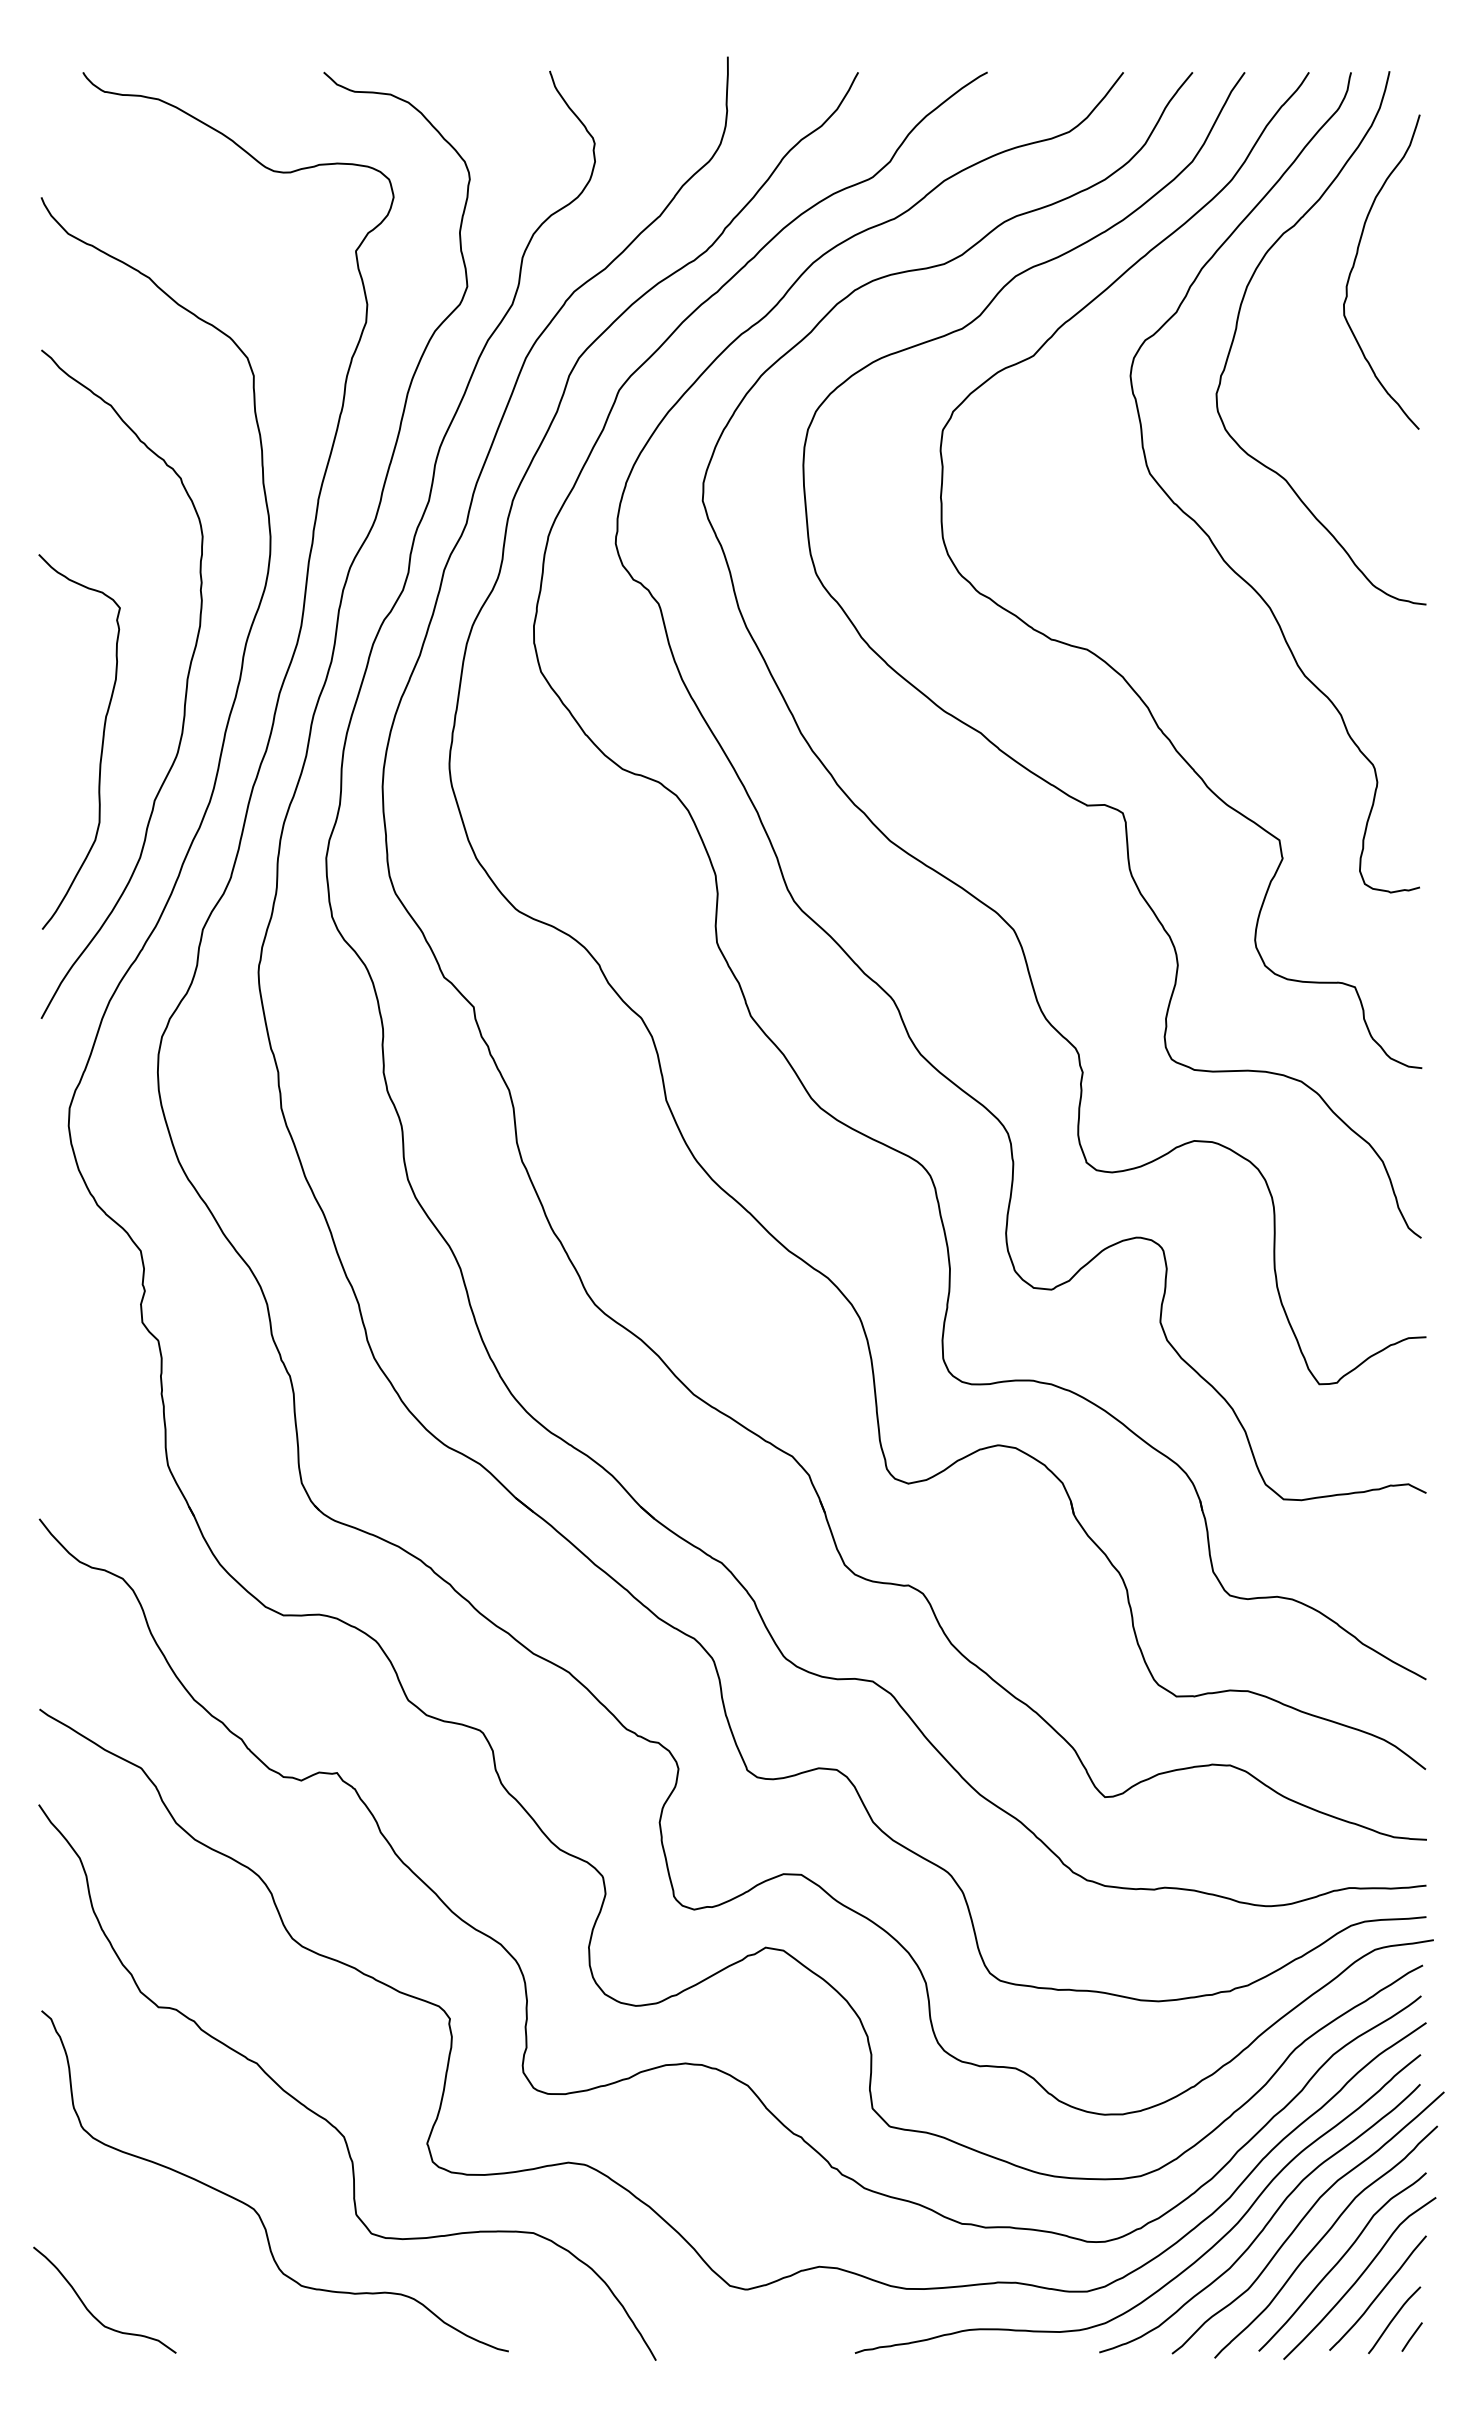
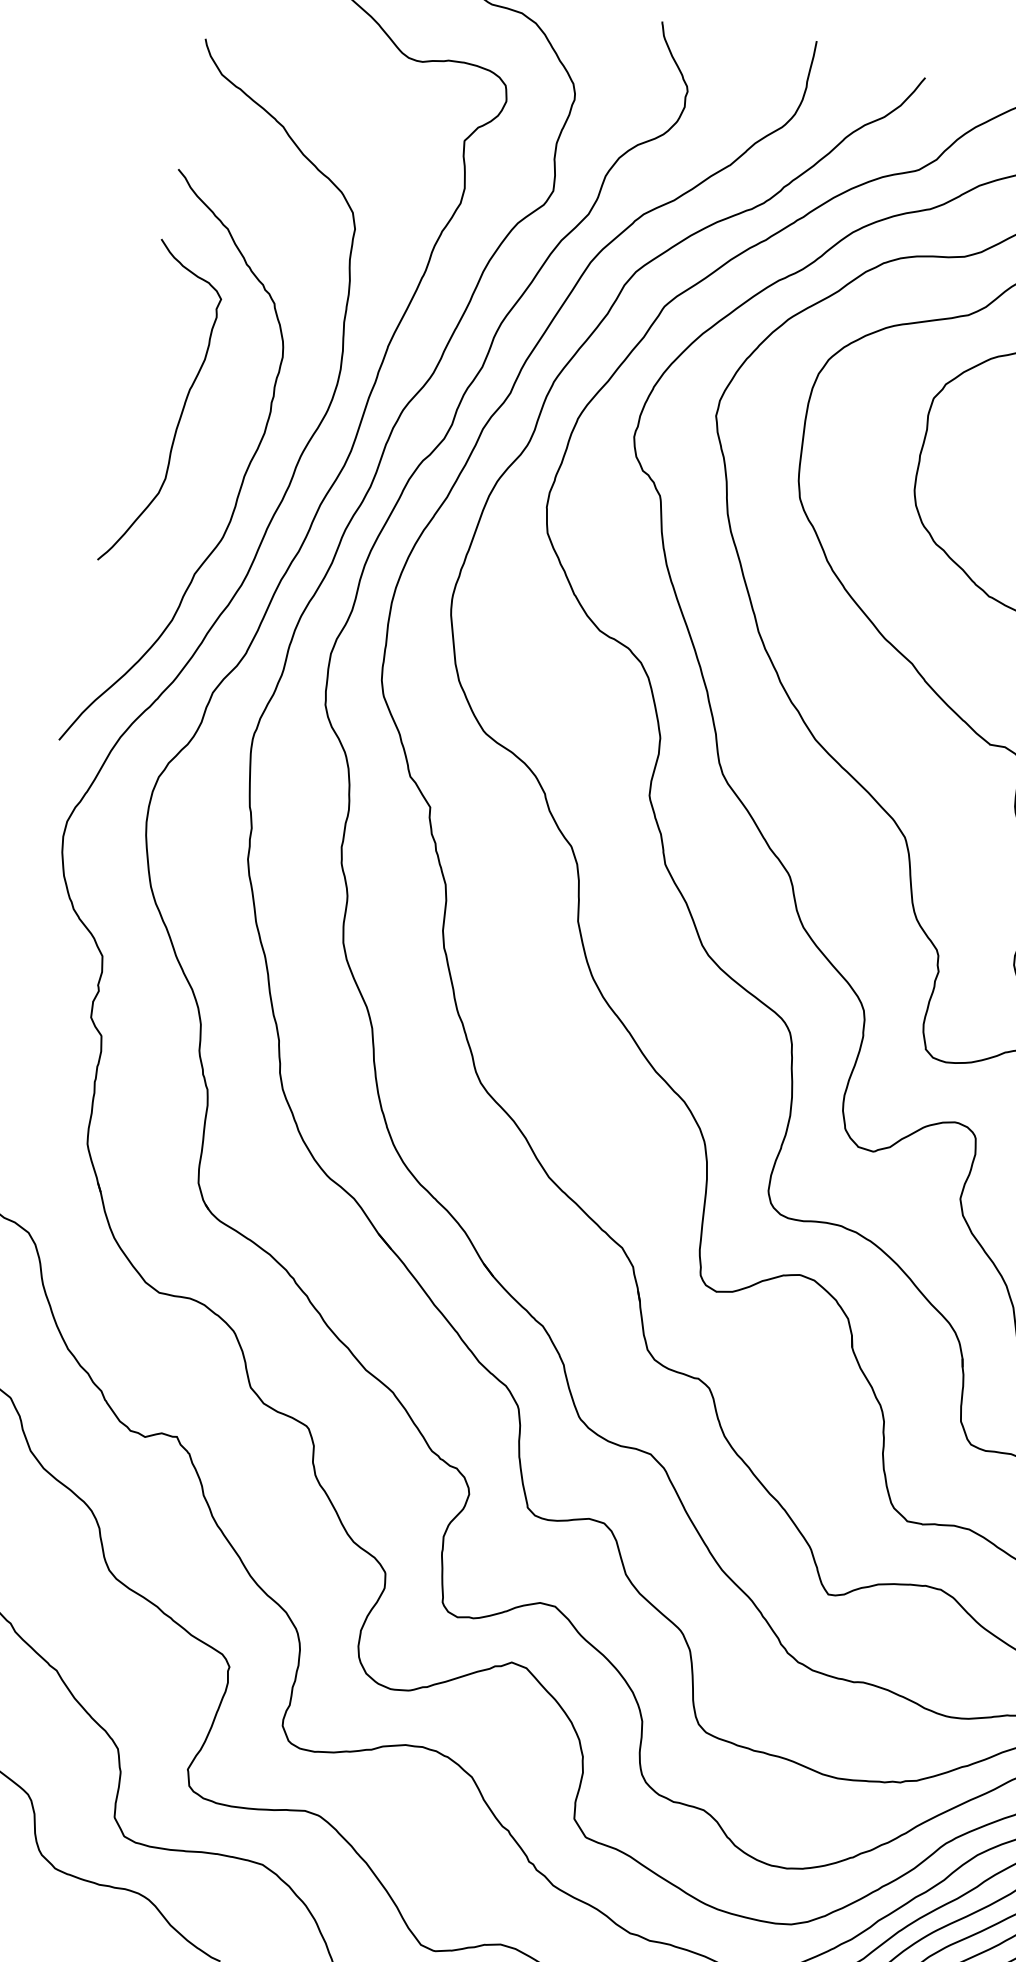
curve: (101, 744) -> (181, 412), moved

